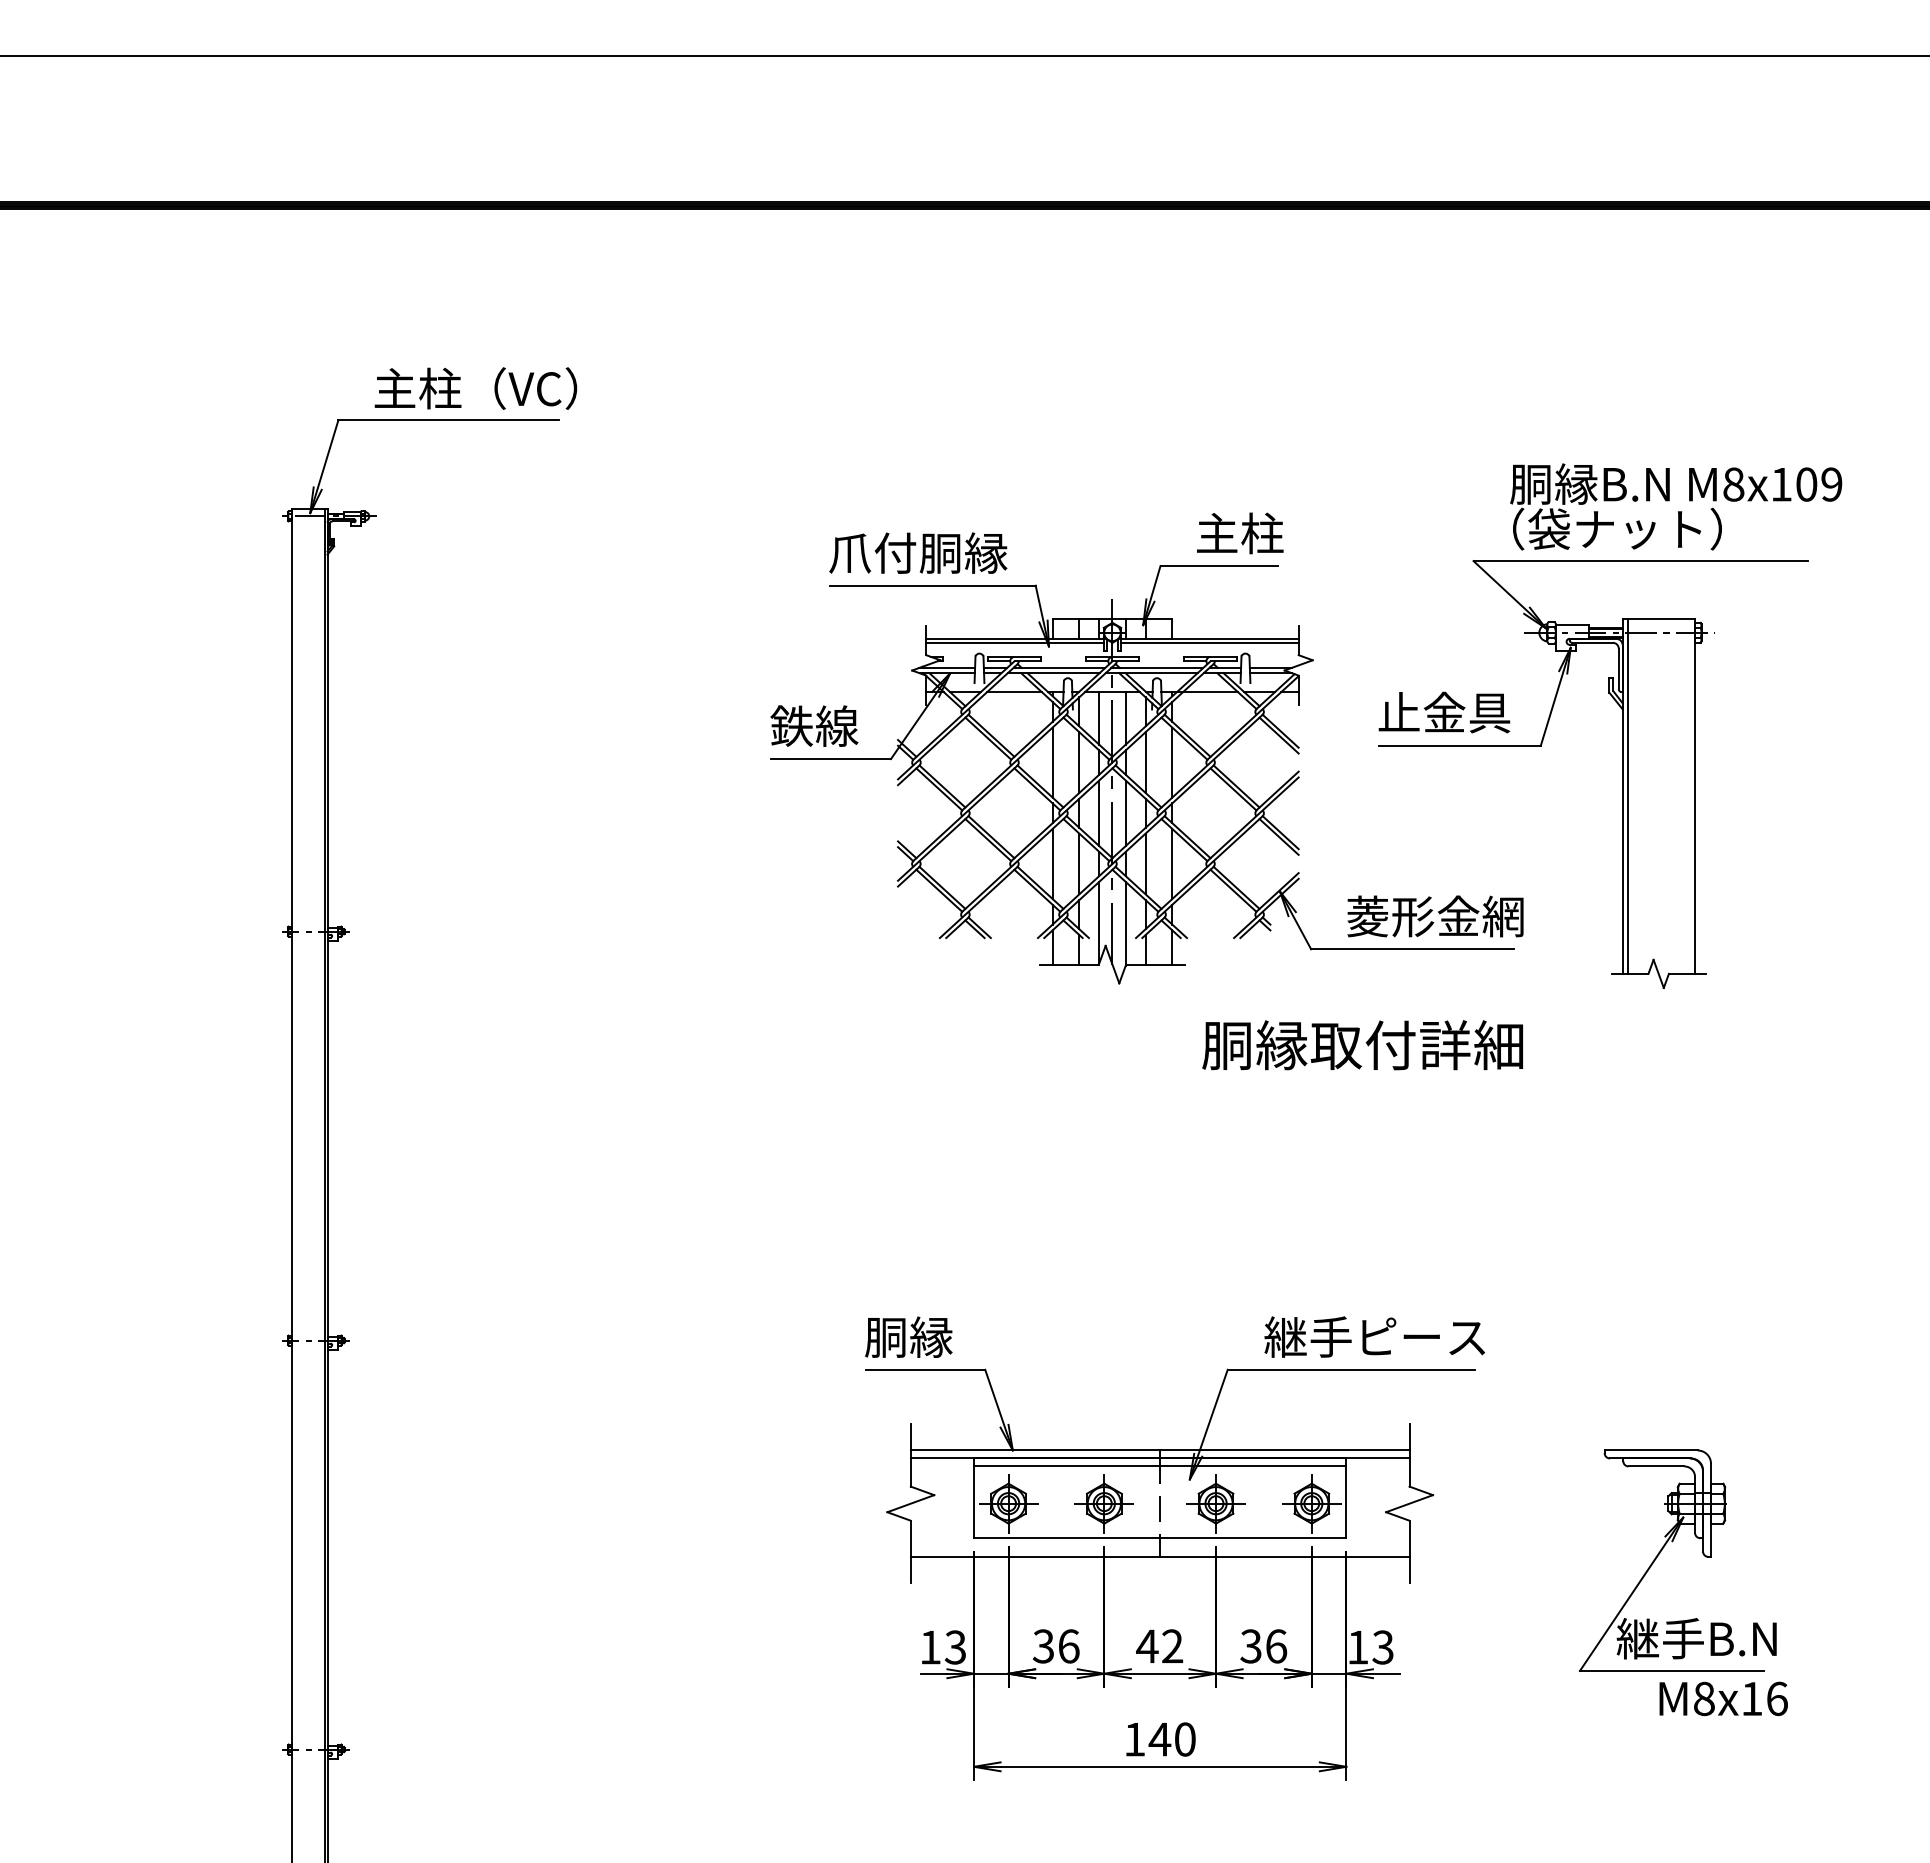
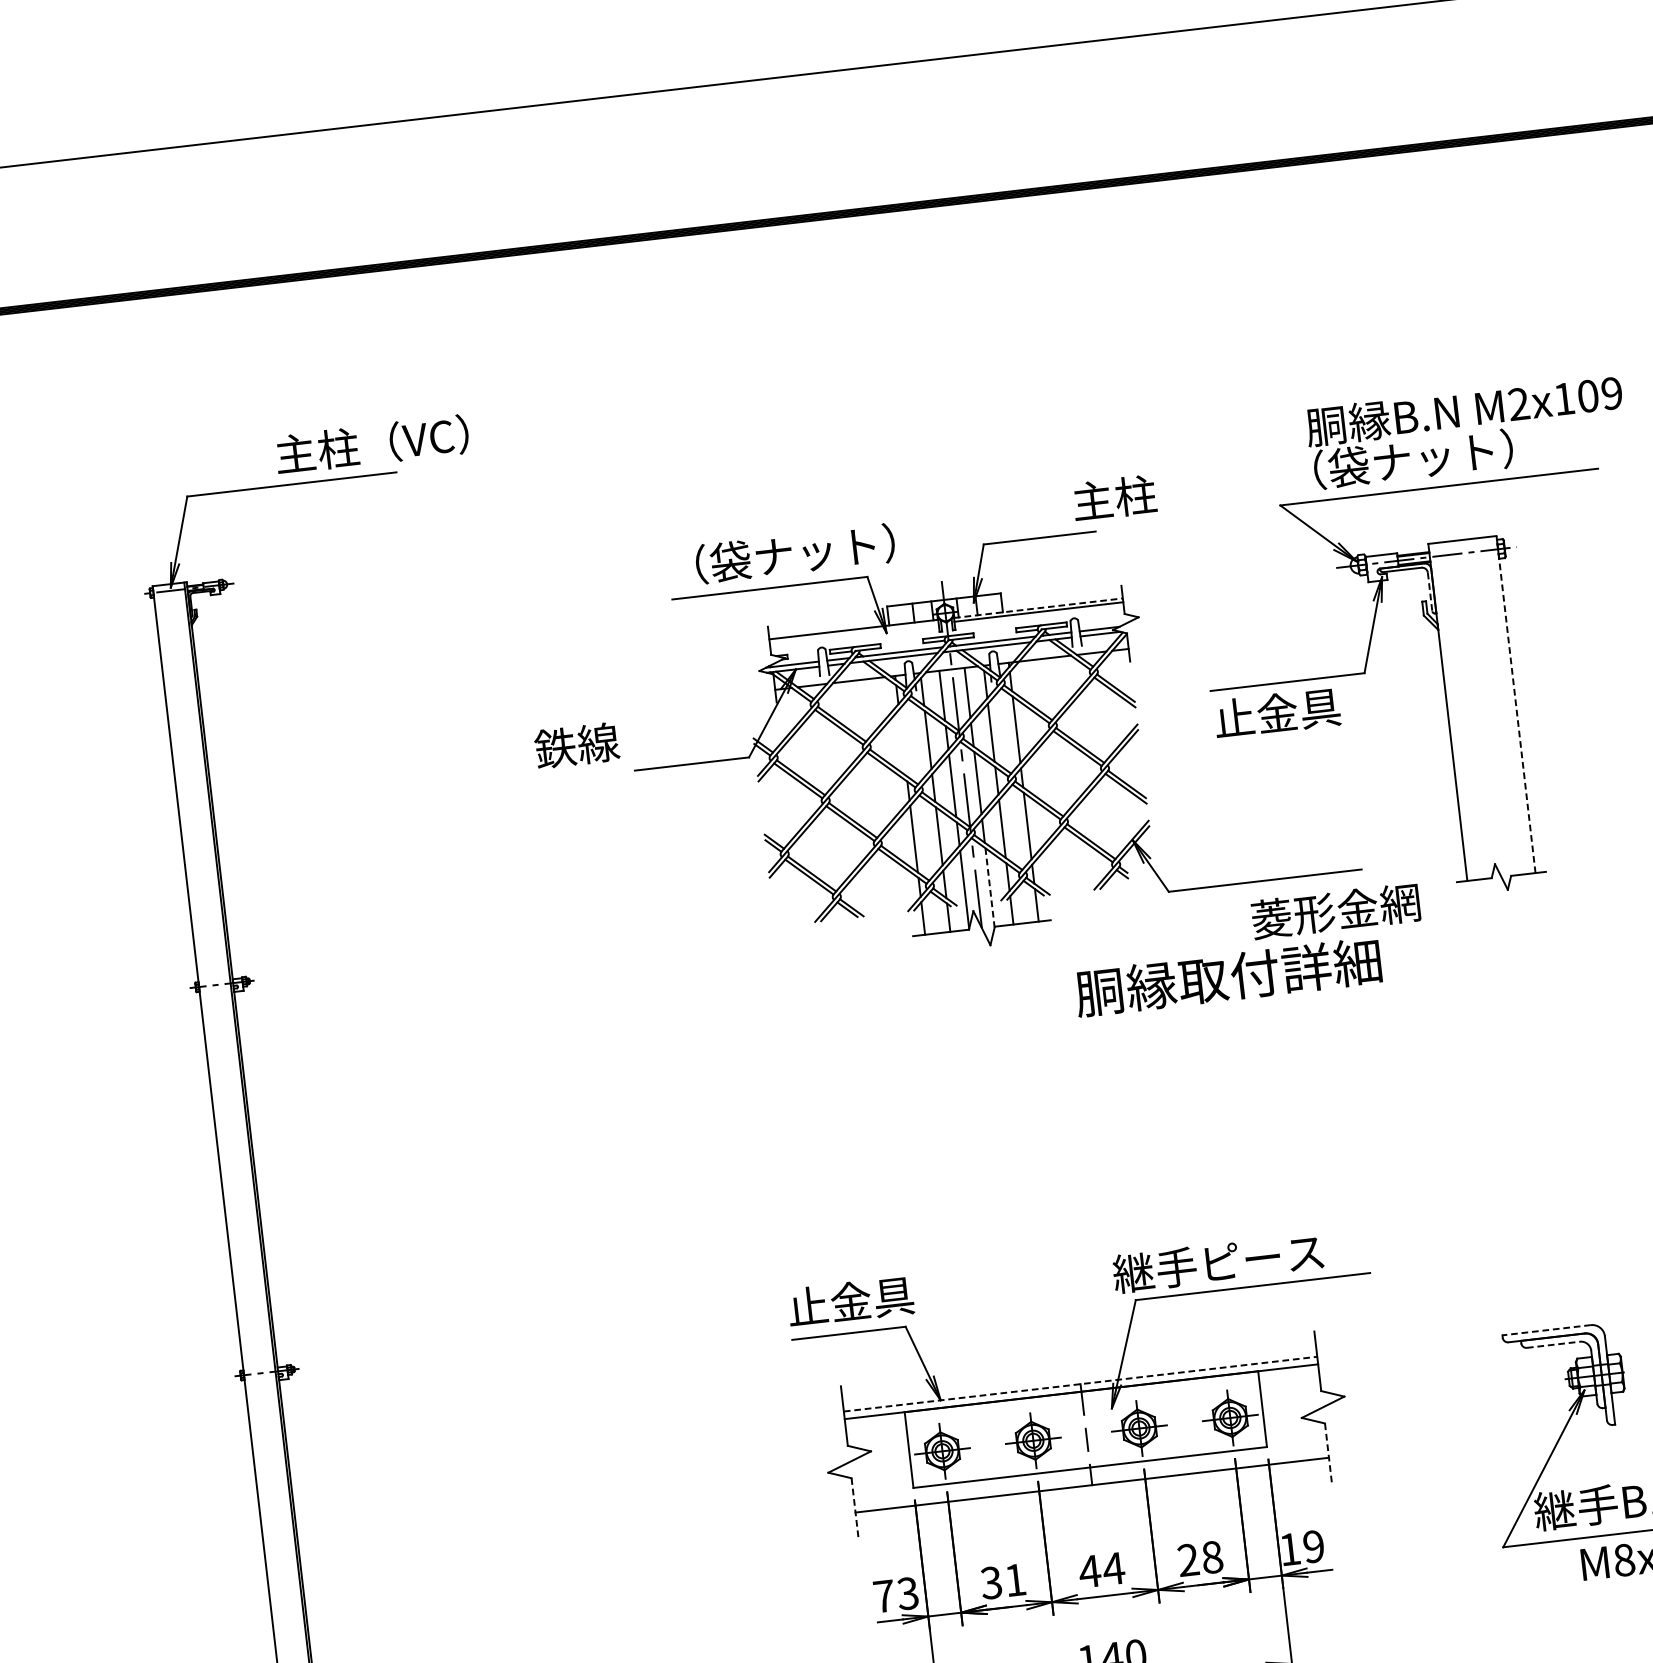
text: (475, 388) -> (371, 444), moved
text: (1733, 484) -> (1518, 404), M8x109 -> M2x109
text: (1240, 533) -> (1114, 498), moved
text: (948, 552) -> (780, 554), 爪付胴縁 -> （袋ナット）
line: (1209, 638) -> (1038, 607), solid -> dashed
line: (1015, 642) -> (854, 633), removed
line: (1618, 669) -> (1429, 592), solid -> dashed
text: (1444, 712) -> (1277, 713), moved
text: (814, 725) -> (576, 745), moved
line: (1052, 762) -> (902, 742), removed
line: (1628, 795) -> (1453, 710), removed
line: (1694, 796) -> (1515, 704), solid -> dashed
text: (1435, 916) -> (1335, 911), moved
line: (1125, 923) -> (989, 887), solid -> dashed
text: (931, 1336) -> (850, 1301), 胴縁 -> 止金具
text: (1374, 1336) -> (1217, 1262), moved
line: (1160, 1450) -> (1080, 1384), solid -> dashed
line: (1651, 1450) -> (1546, 1330), solid -> dashed
line: (1160, 1466) -> (1082, 1399), removed
line: (1656, 1466) -> (1553, 1344), solid -> dashed
line: (910, 1552) -> (854, 1508), solid -> dashed
line: (1409, 1552) -> (1328, 1453), solid -> dashed
text: (1172, 1645) -> (1113, 1567), 42 -> 44
text: (1069, 1646) -> (1016, 1580), 36 -> 31
text: (1263, 1646) -> (1200, 1558), 36 -> 28
text: (930, 1647) -> (884, 1596), 13 -> 73
text: (1382, 1647) -> (1313, 1546), 13 -> 19

